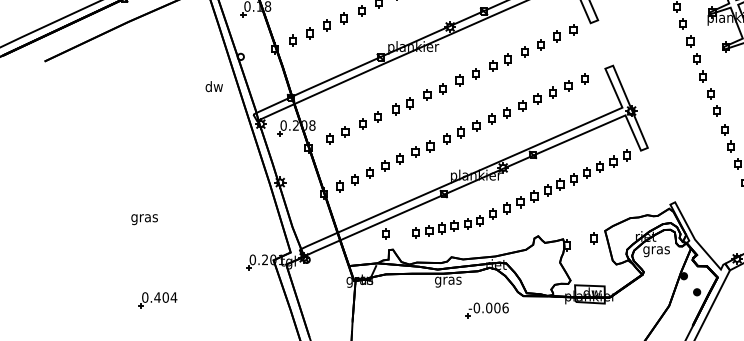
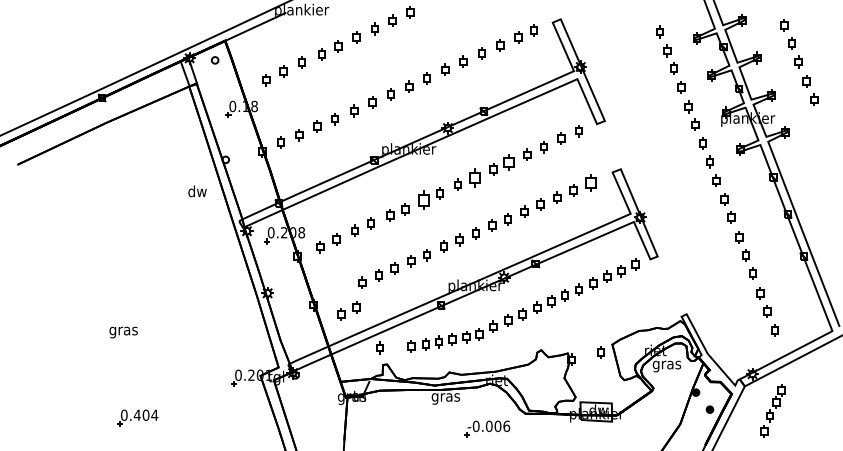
part: (507, 59) -> (508, 162), size x1.4
part: (476, 73) -> (475, 177), size x1.6
part: (584, 79) -> (590, 183), size x1.4
part: (427, 95) -> (423, 200), size x1.6
part: (347, 182) -> (348, 310), moved

